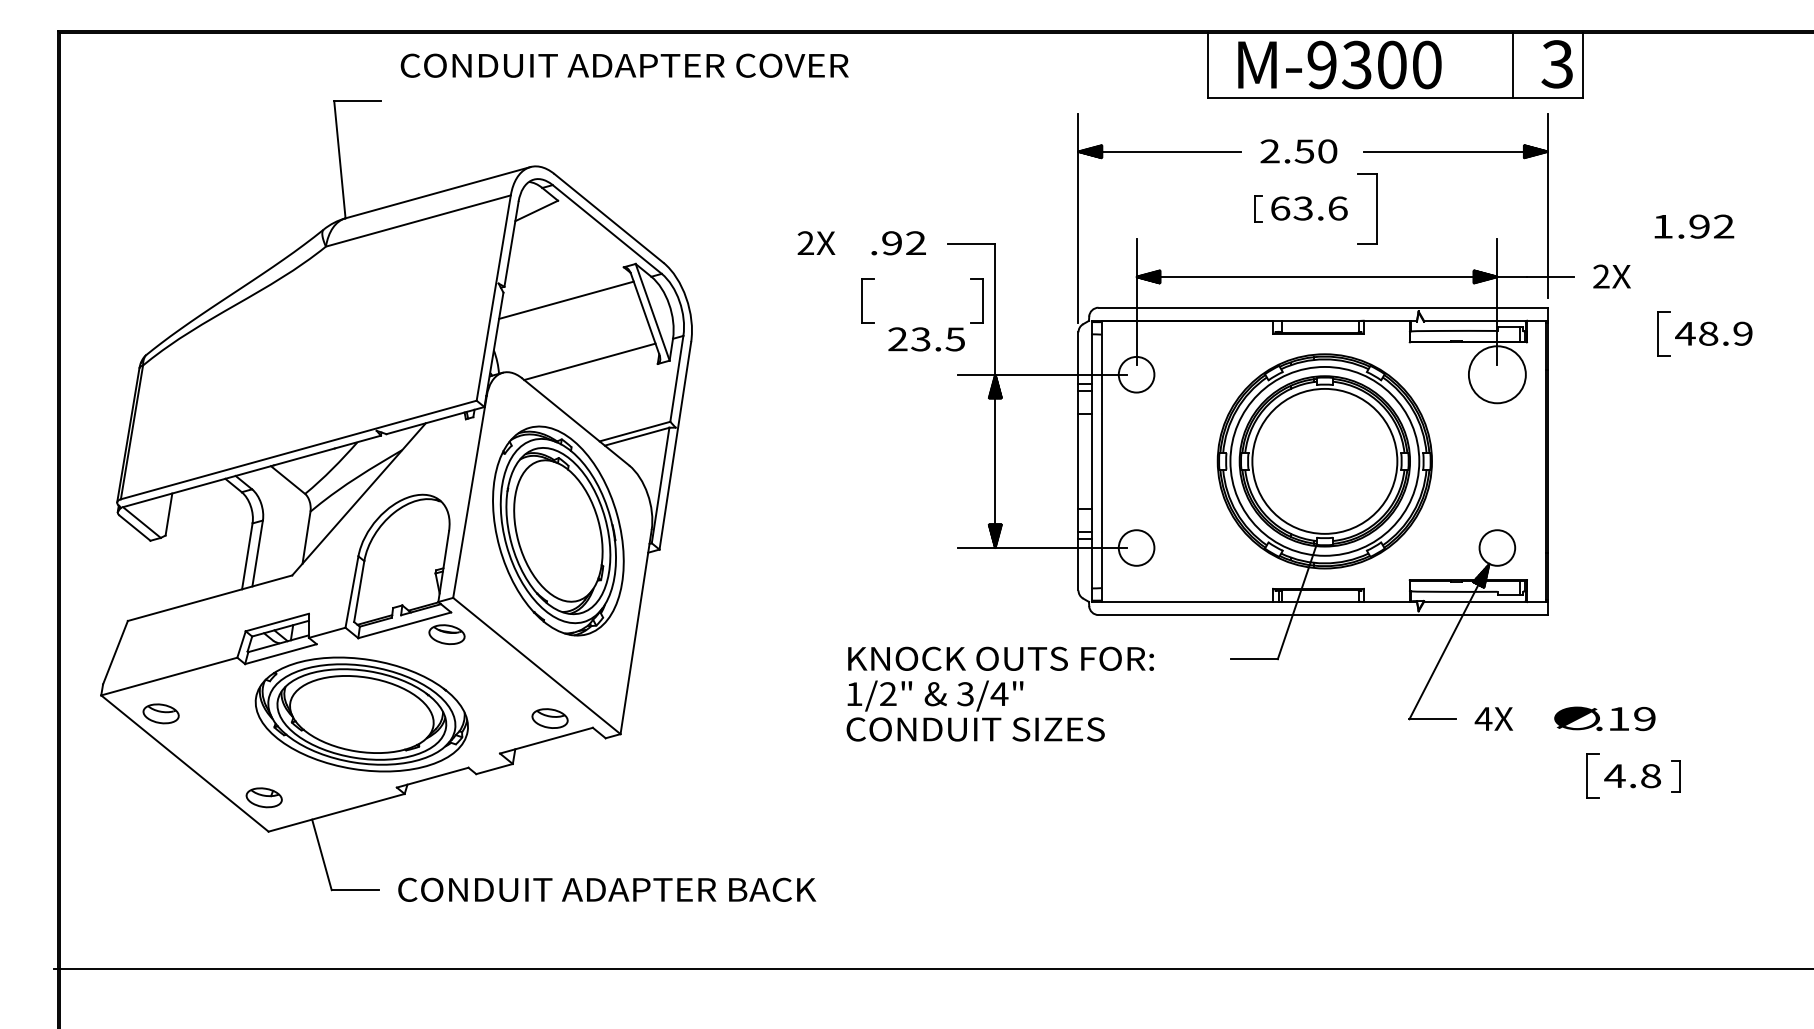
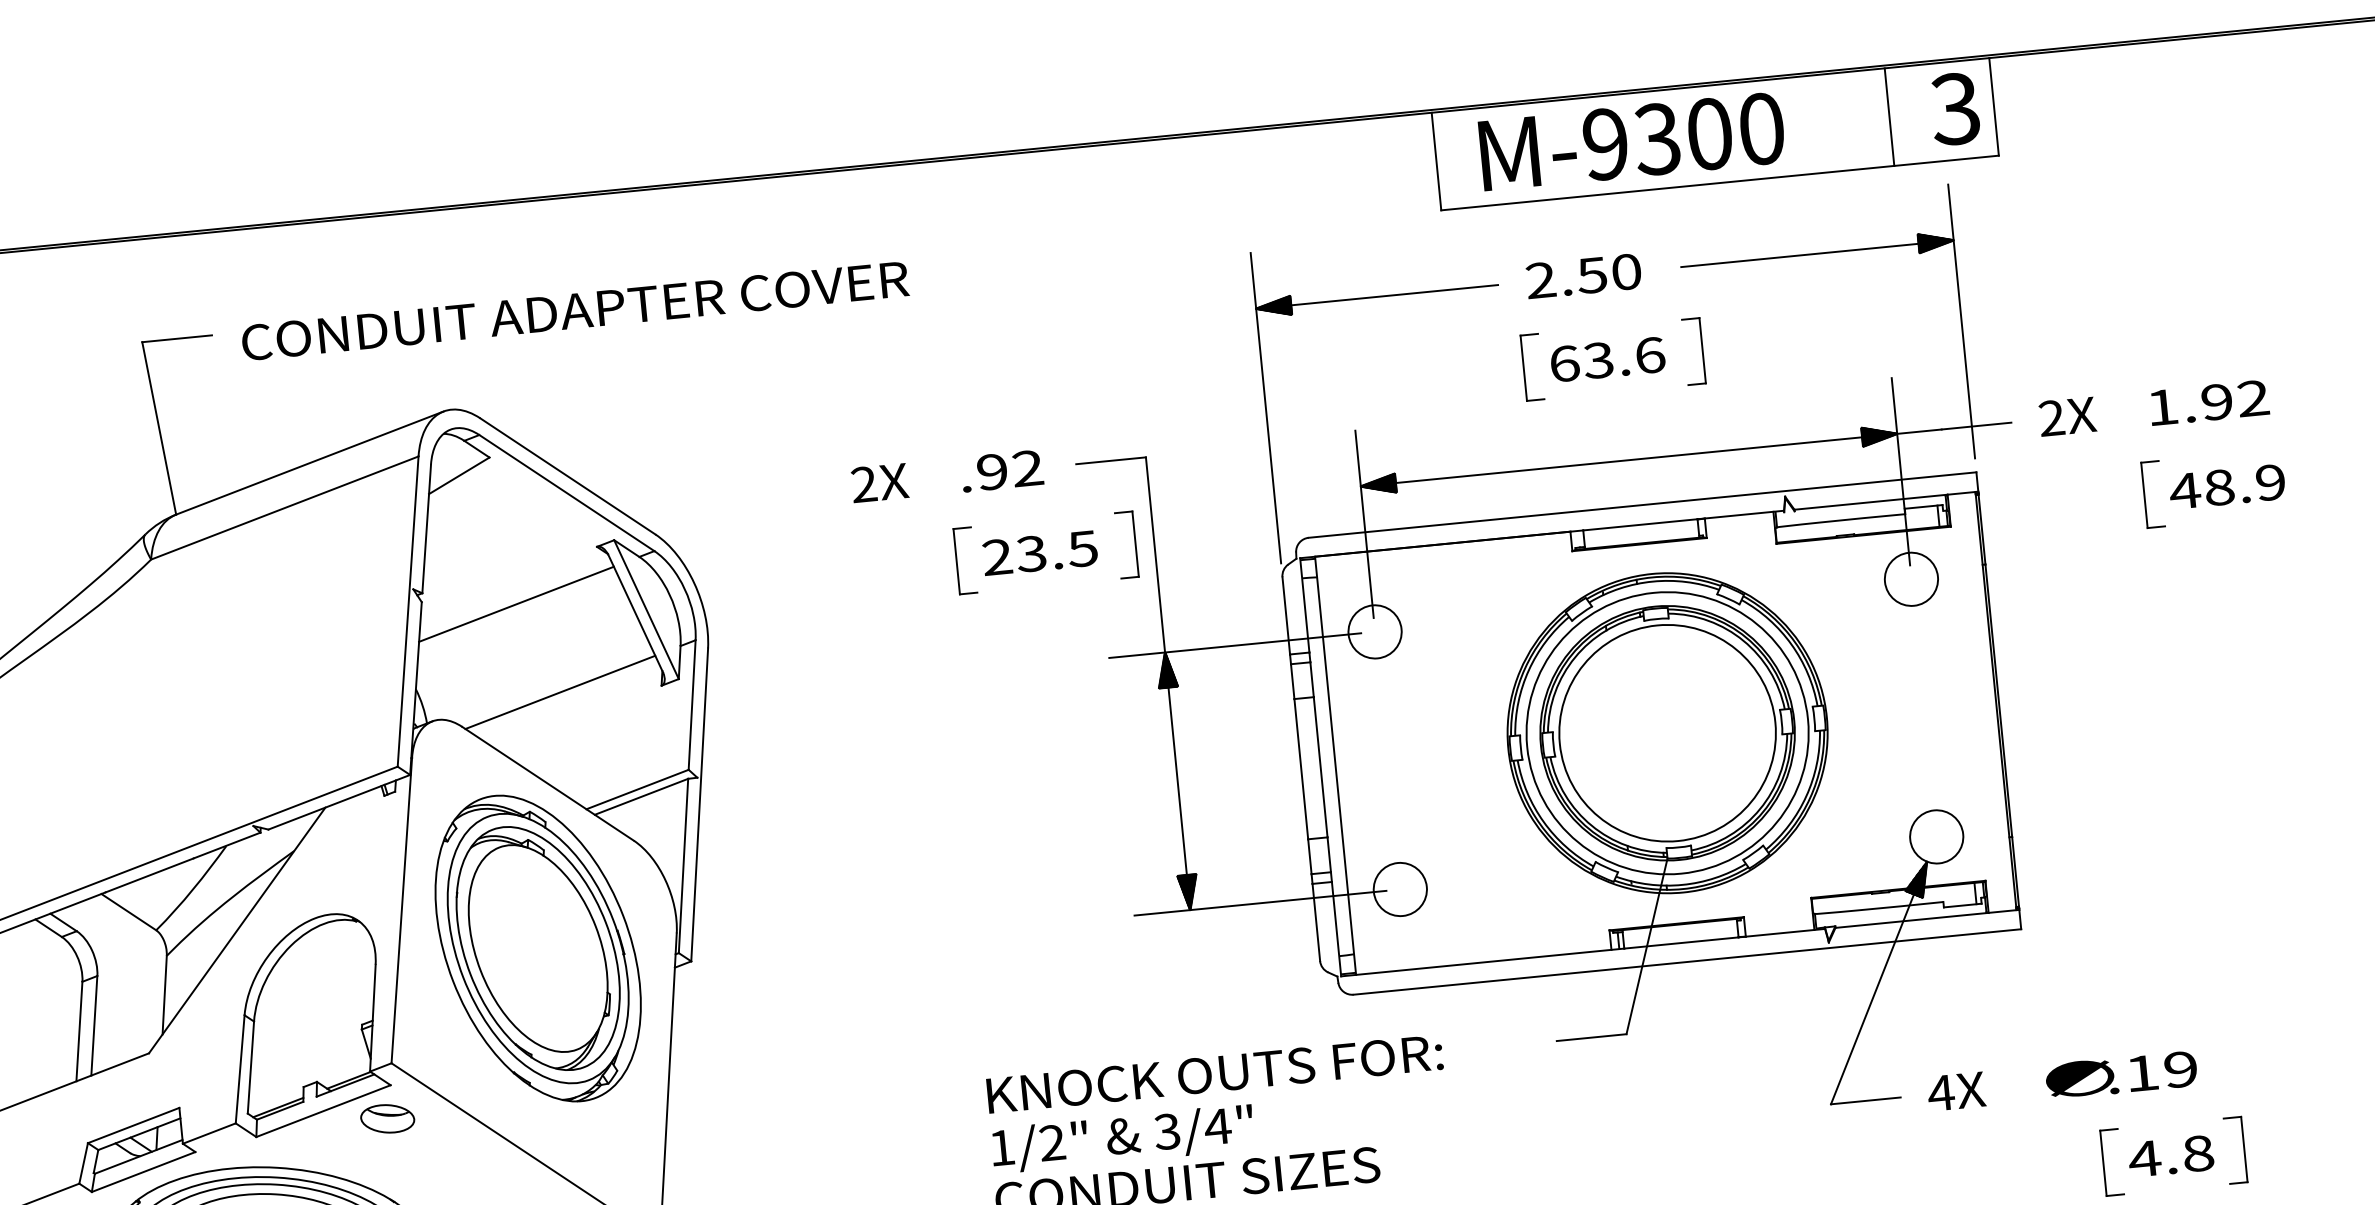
text: (624, 65) -> (574, 310), moved
part: (1258, 208) -> (1532, 366), size x1.67
part: (1367, 208) -> (1694, 351), size x0.62
text: (1694, 226) -> (2209, 402), moved
text: (926, 339) -> (1039, 553), moved
circle: (1497, 374) -> (1911, 578), size x0.62
part: (1675, 775) -> (2234, 1149), size x1.43

